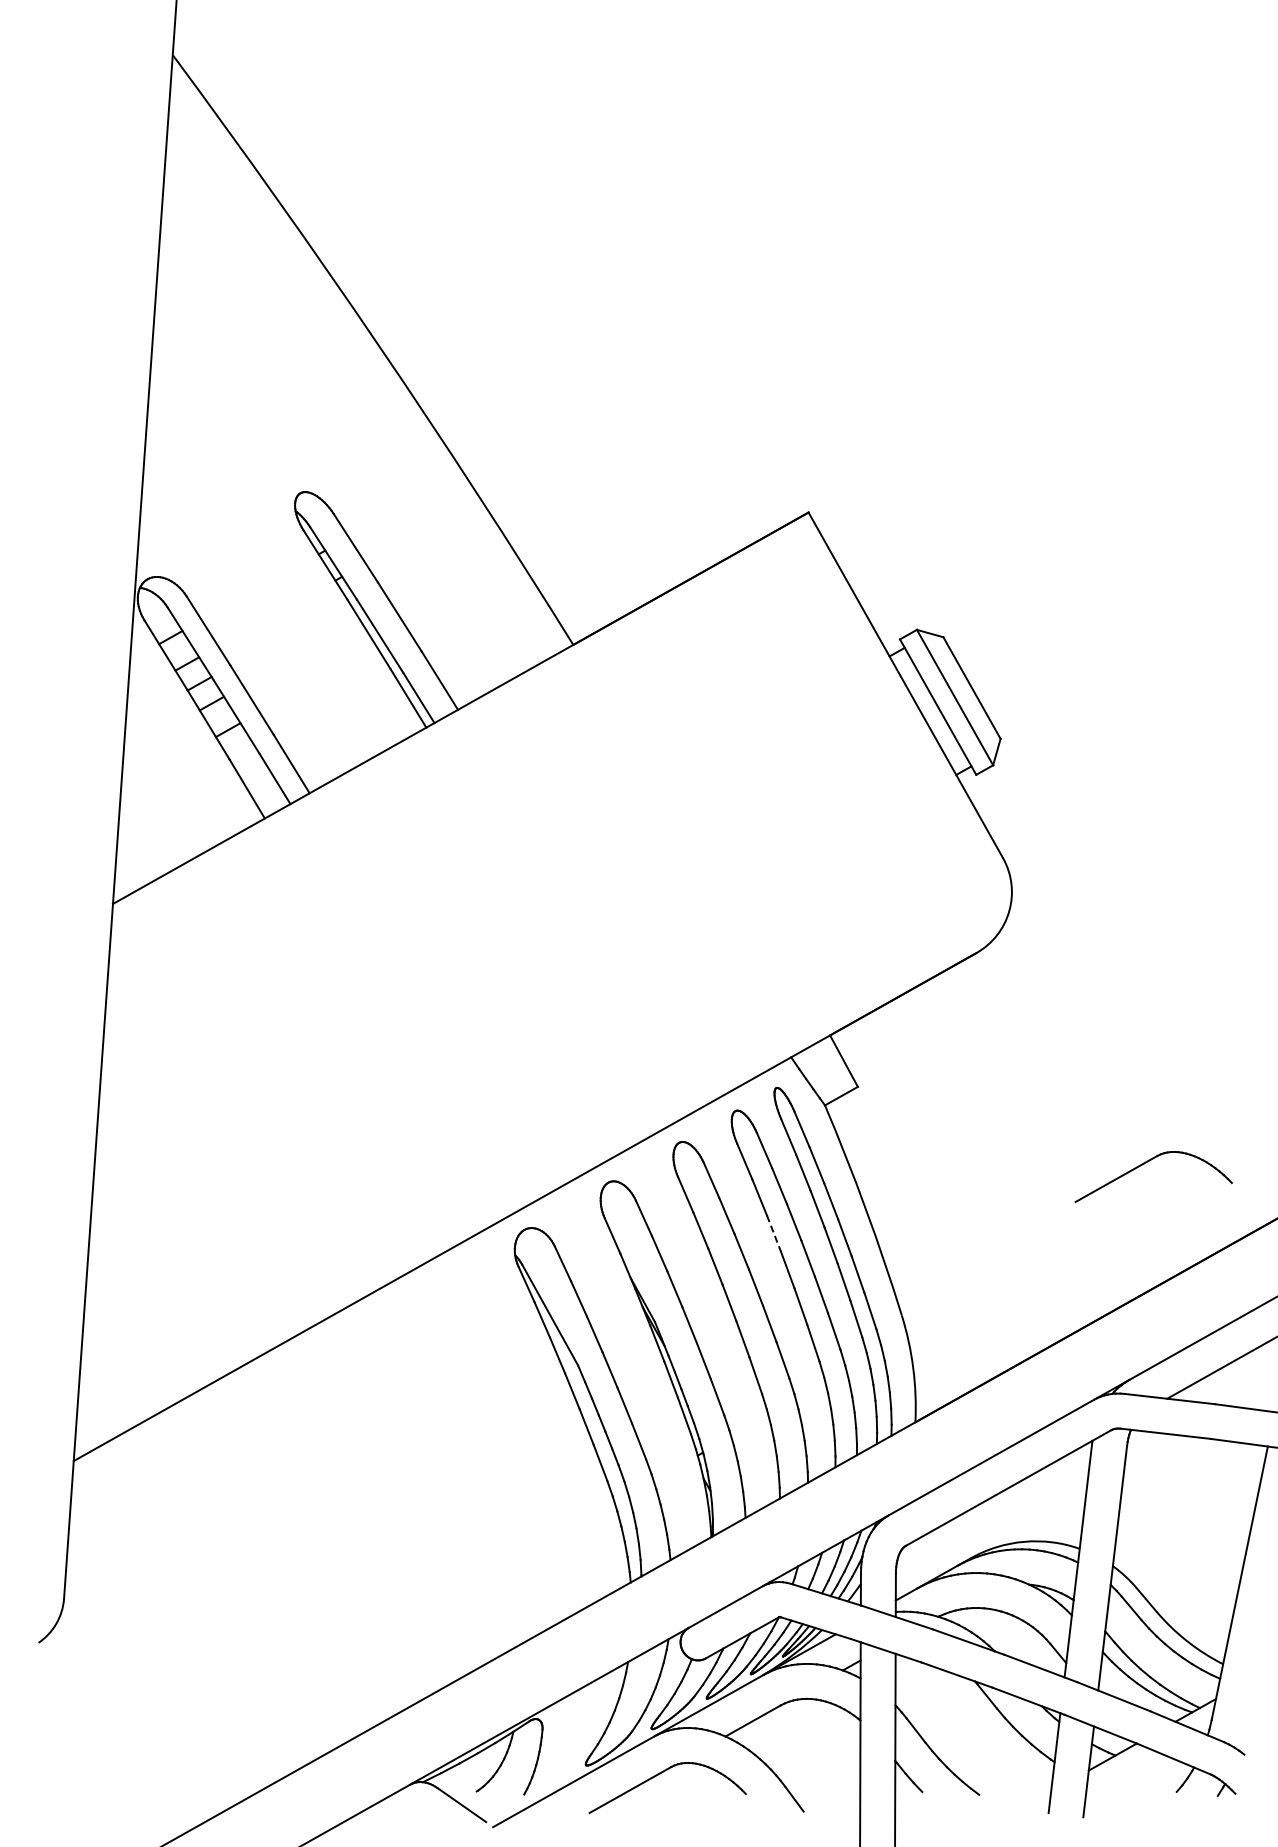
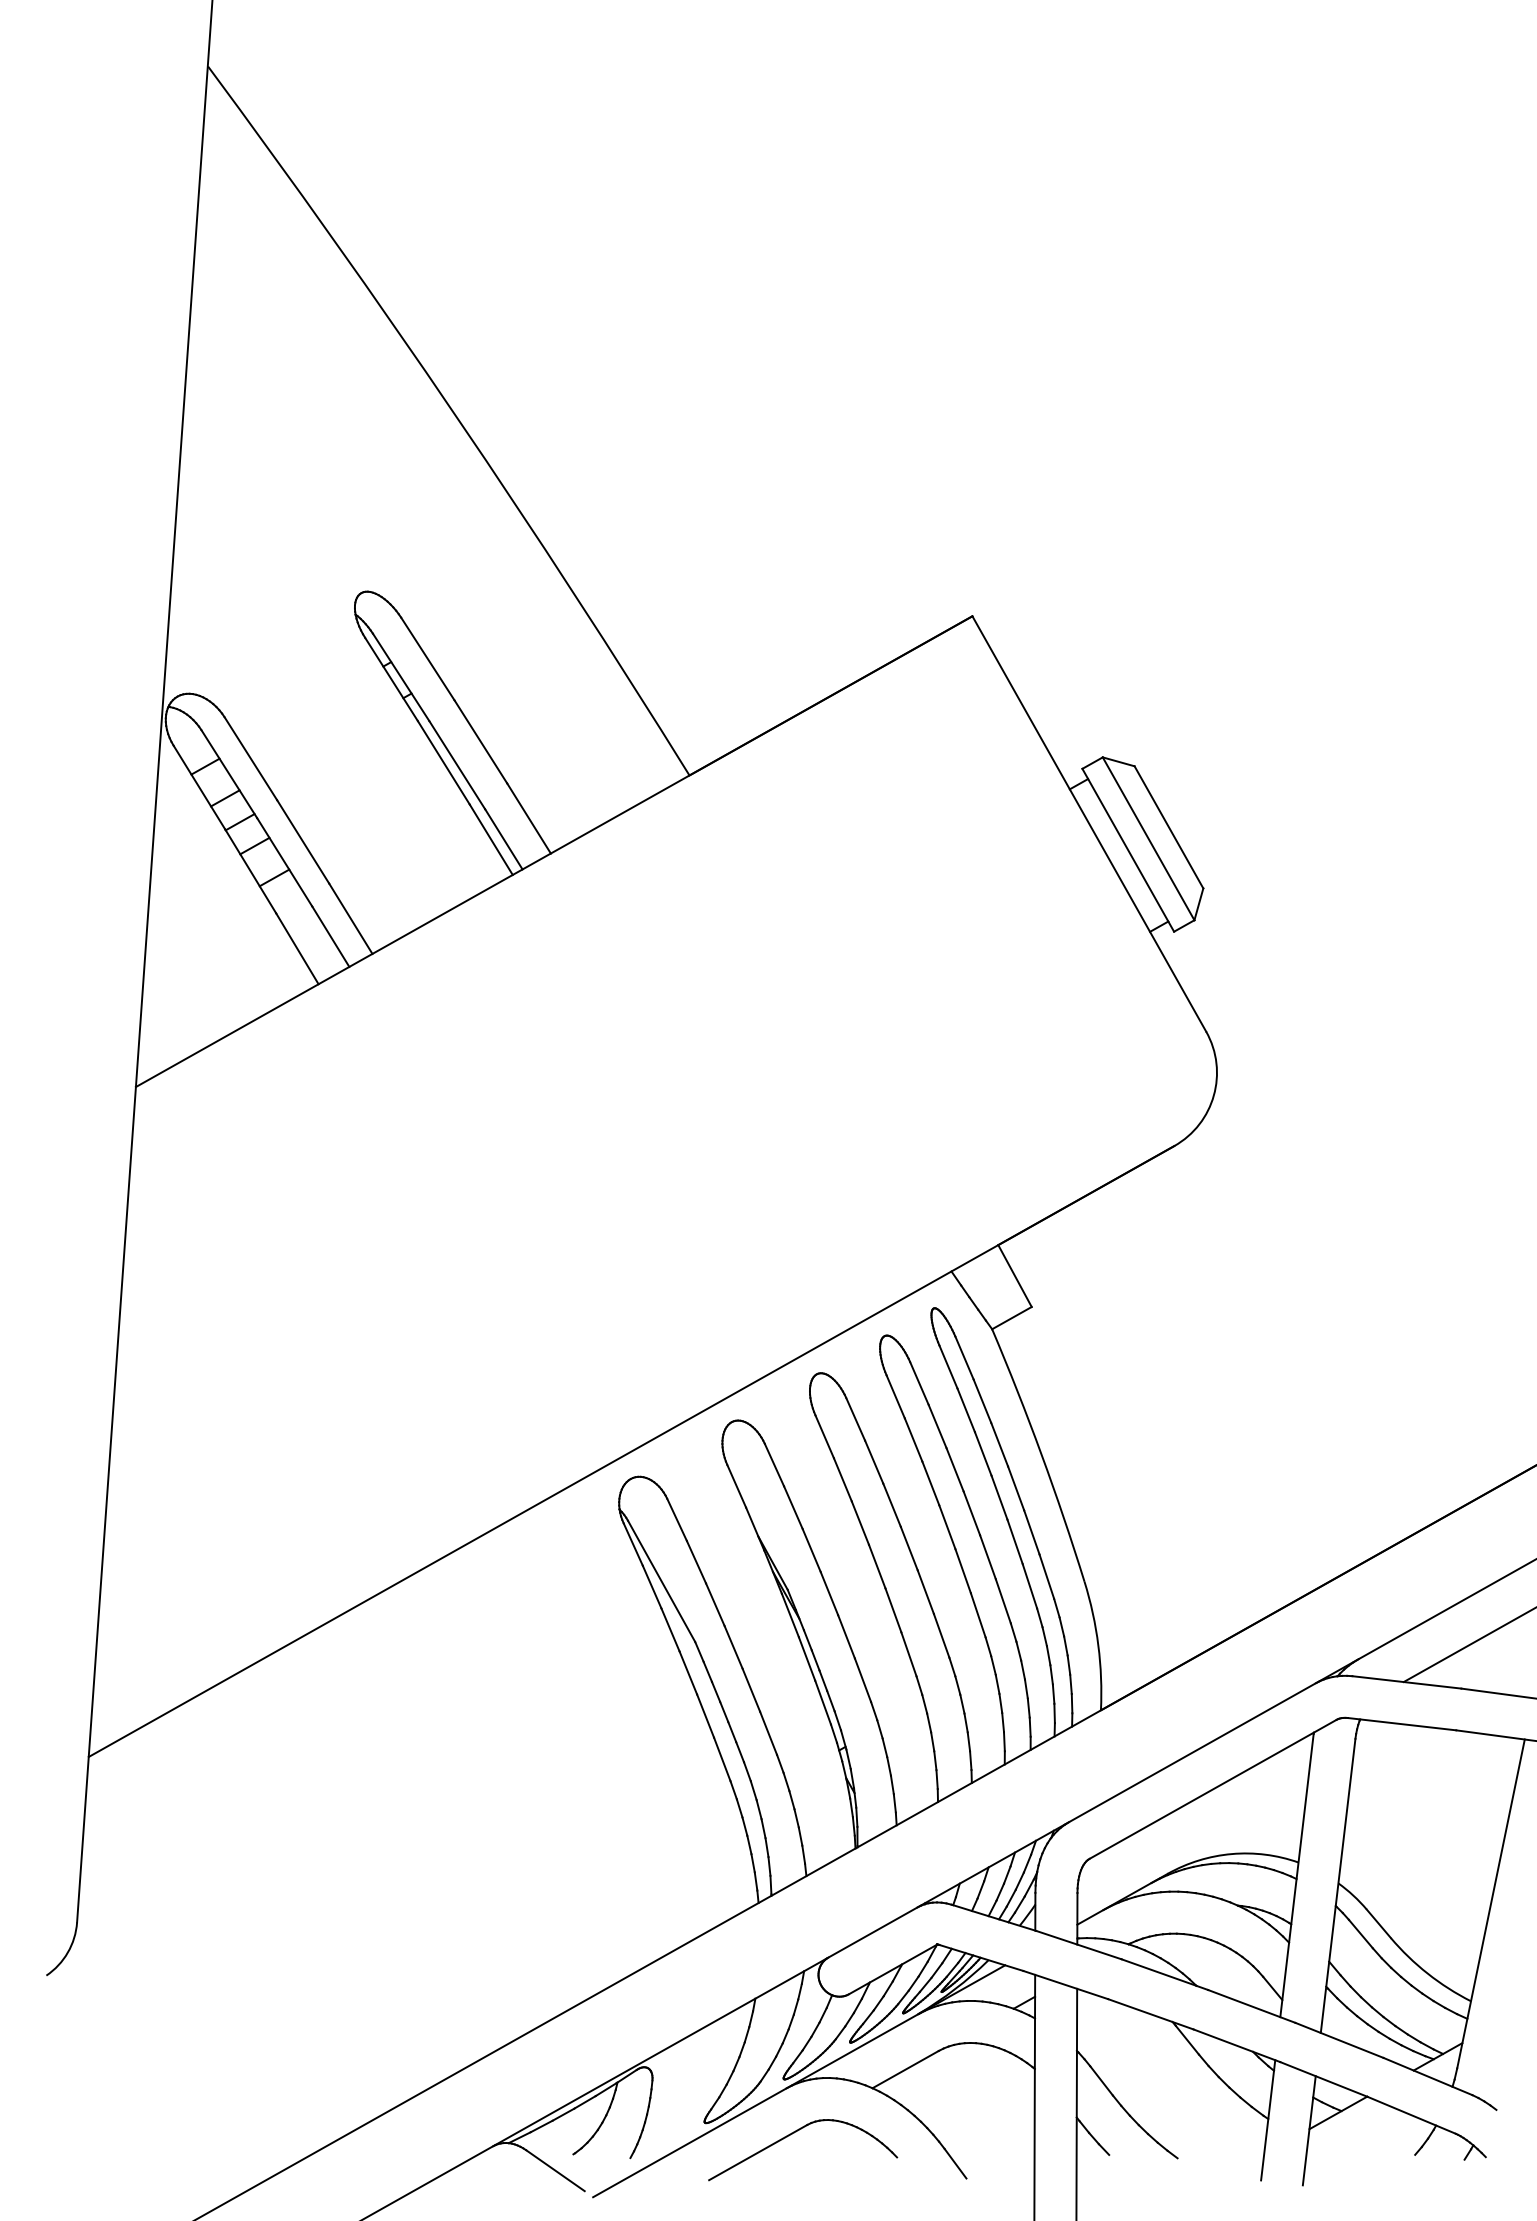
part: (1146, 1163) -> (1378, 1399), removed
line: (774, 1234) -> (931, 1484), dashed -> solid

